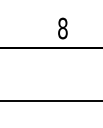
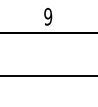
text: (63, 28) -> (48, 16), 8 -> 9

